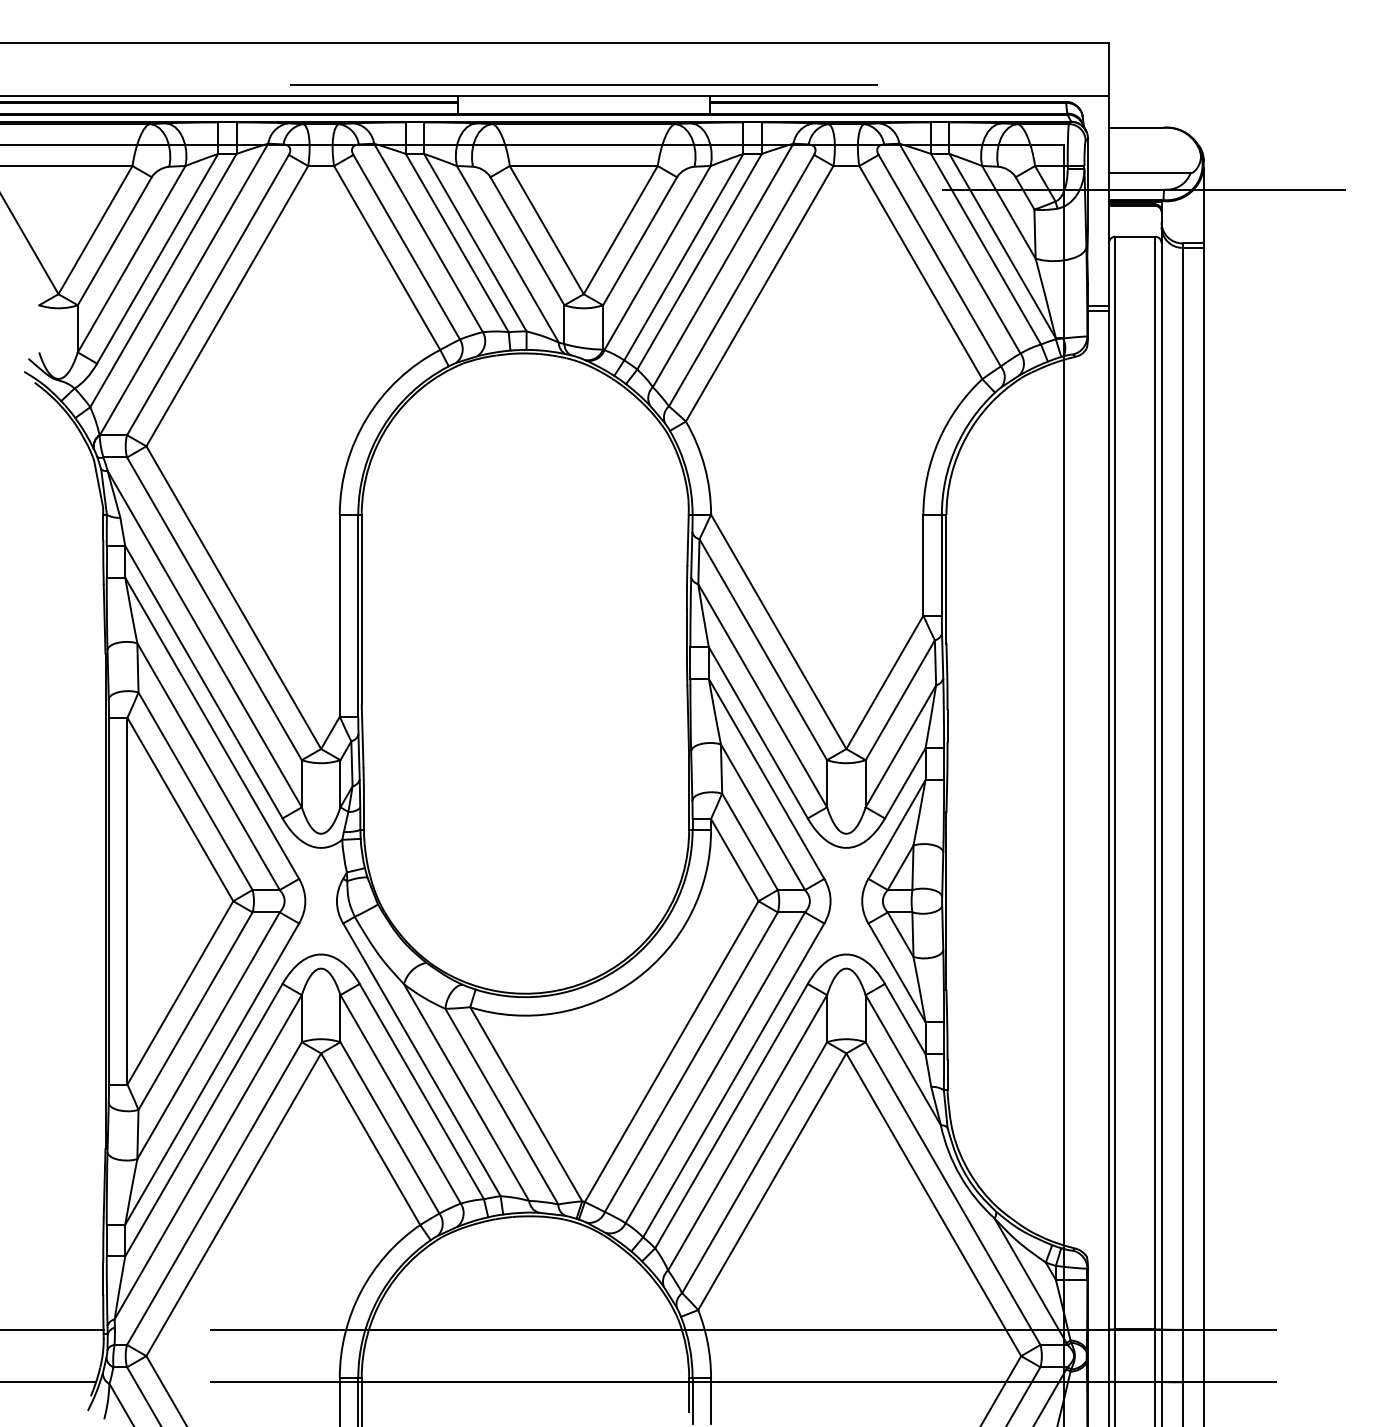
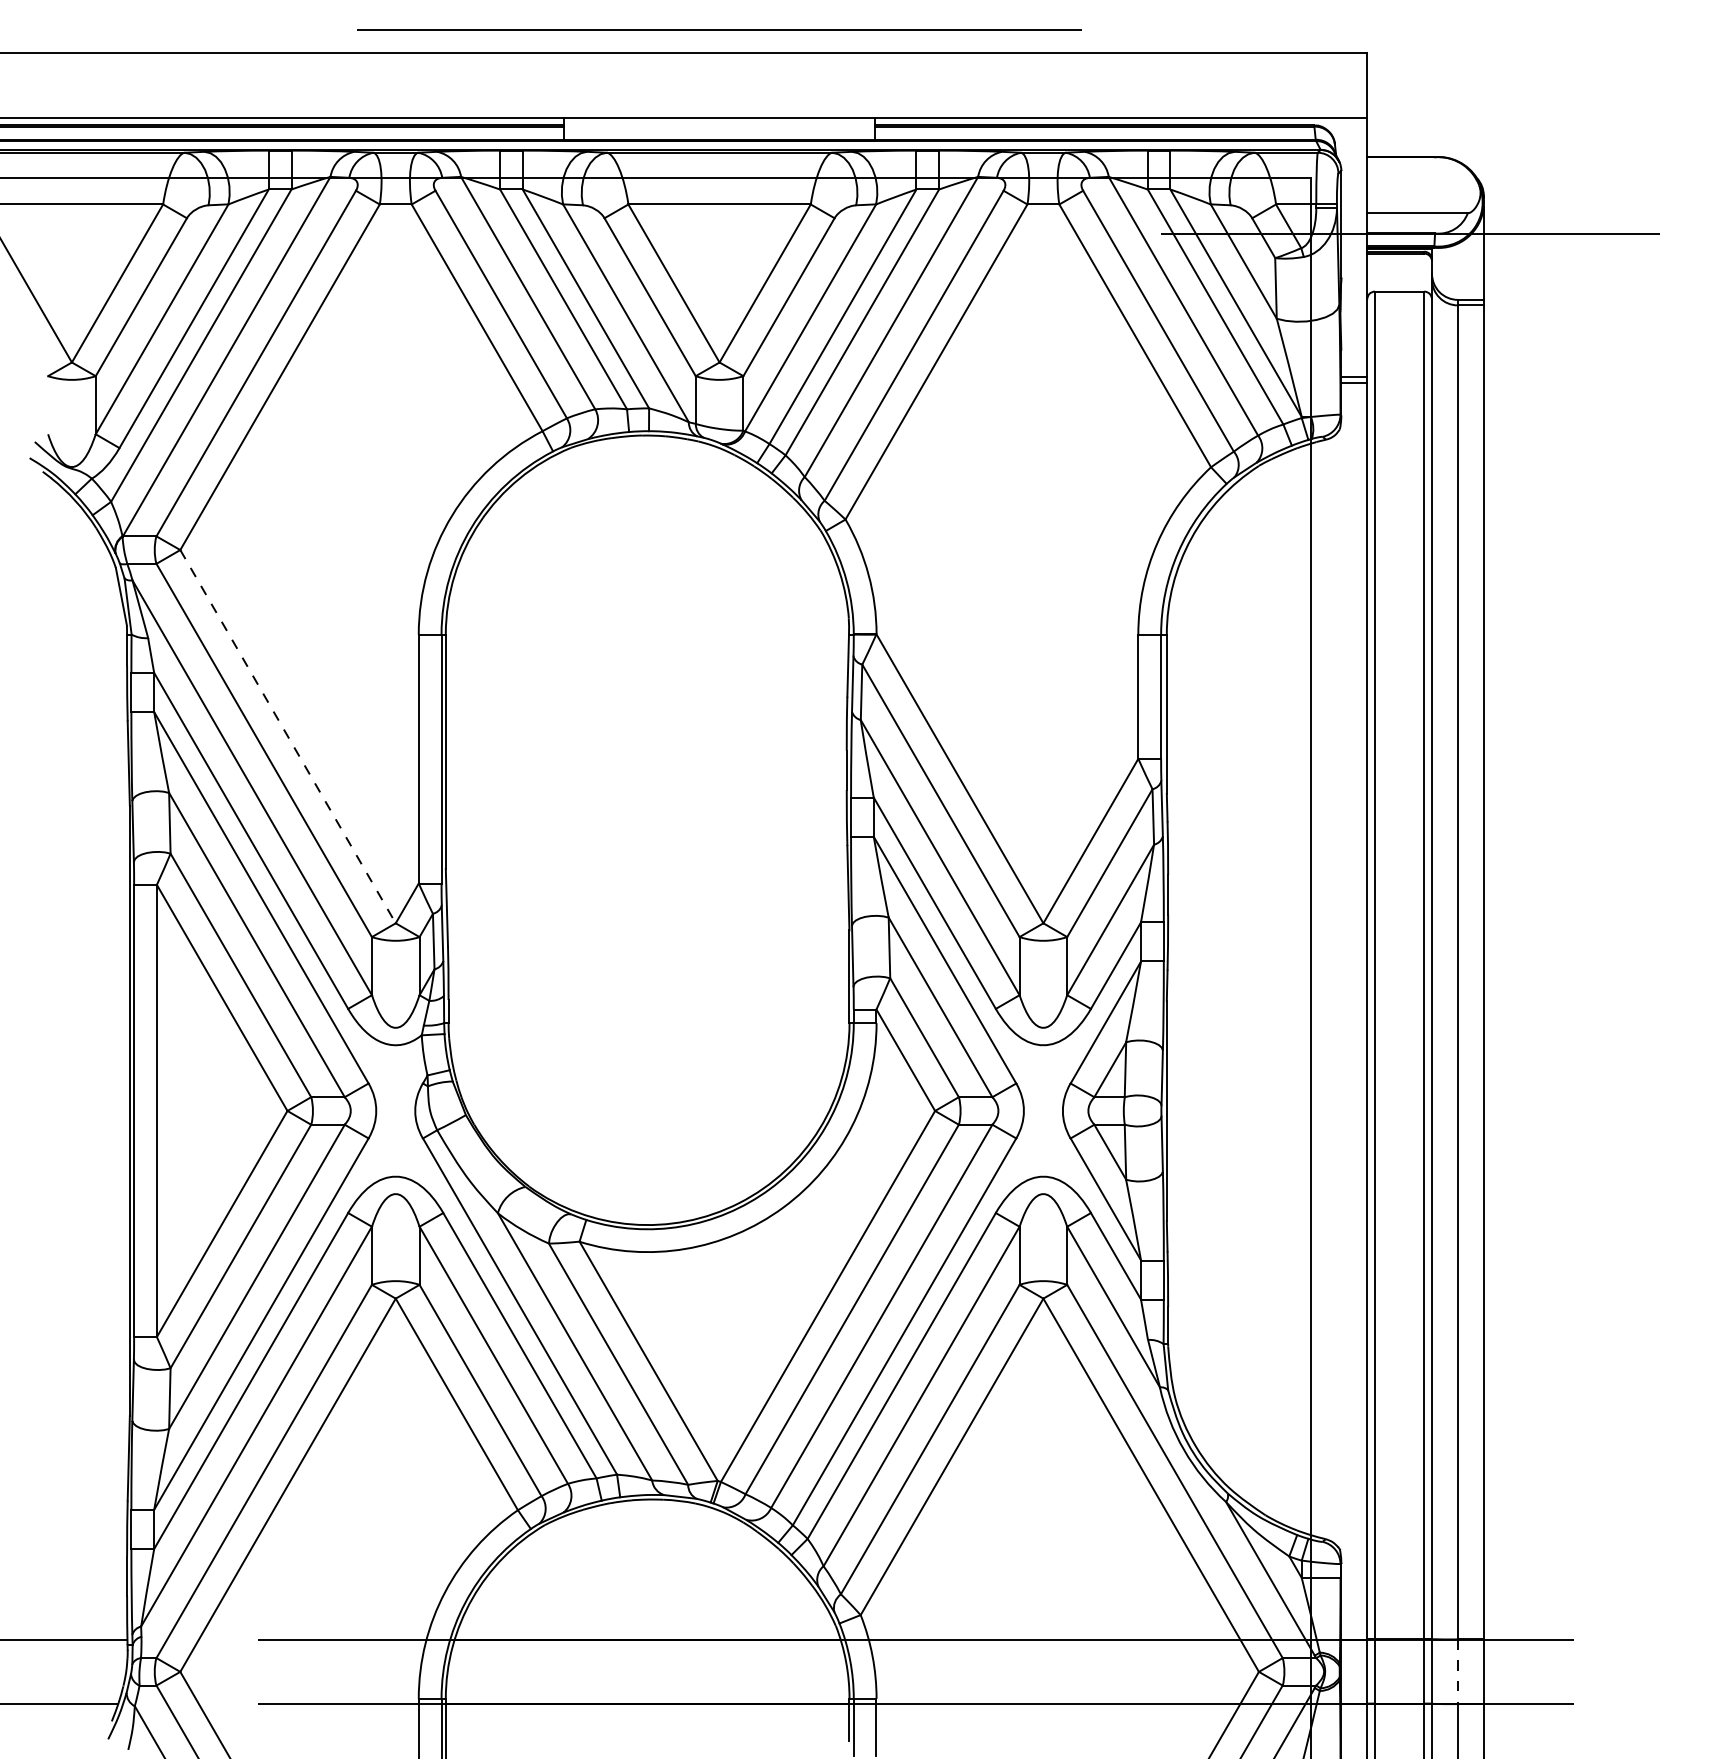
line: (583, 84) -> (719, 29), moved
line: (234, 598) -> (288, 737), solid -> dashed
line: (1182, 1356) -> (1457, 1672), solid -> dashed

